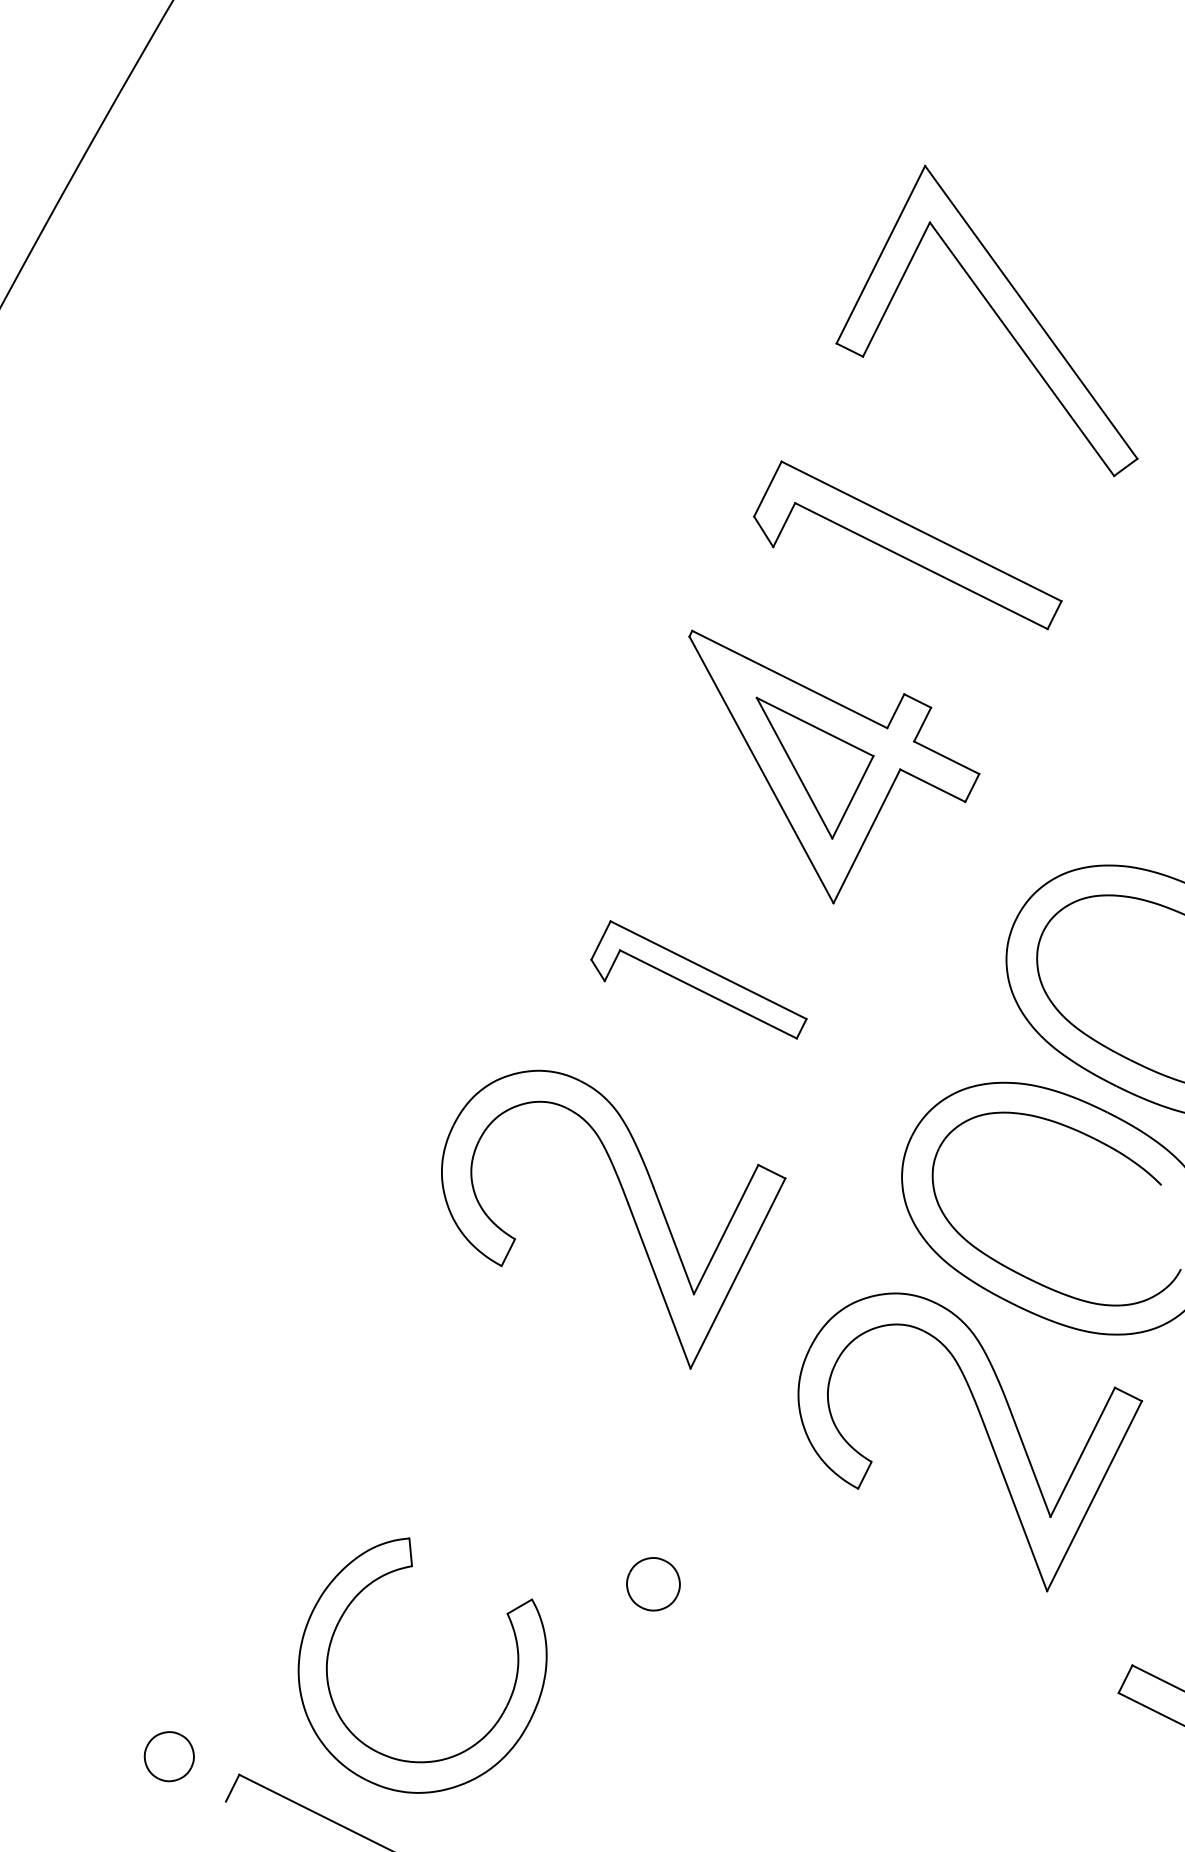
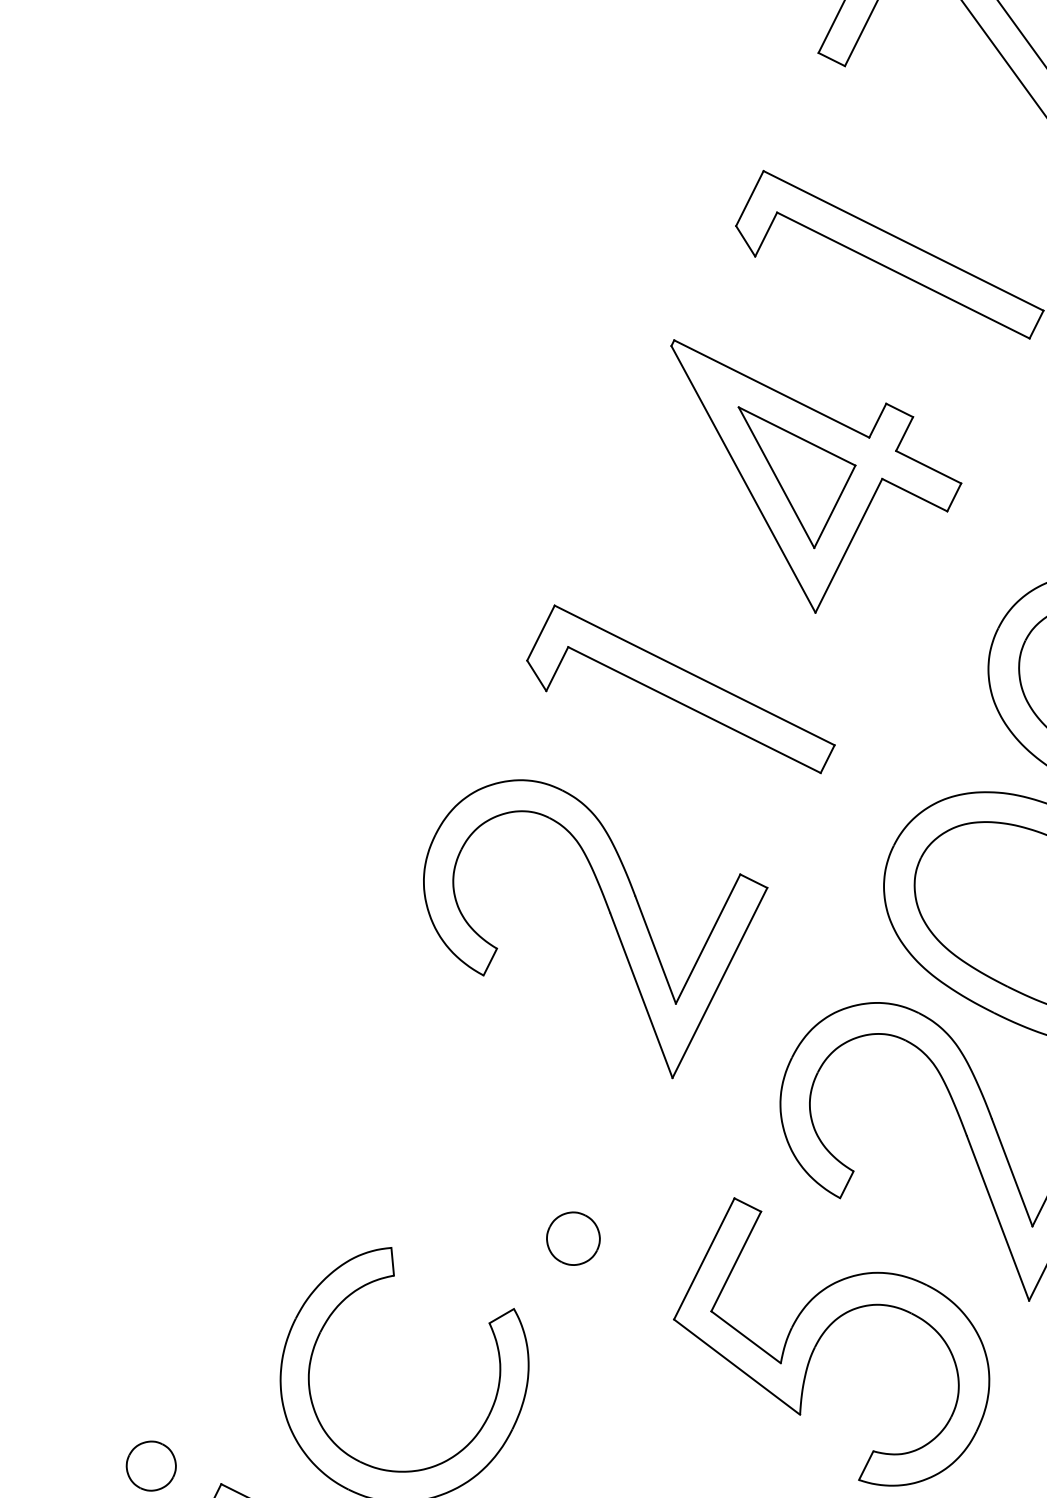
part: (698, 979) -> (680, 688), size x1.43
part: (653, 1584) -> (573, 1238), moved
part: (842, 1624) -> (824, 1333), added

